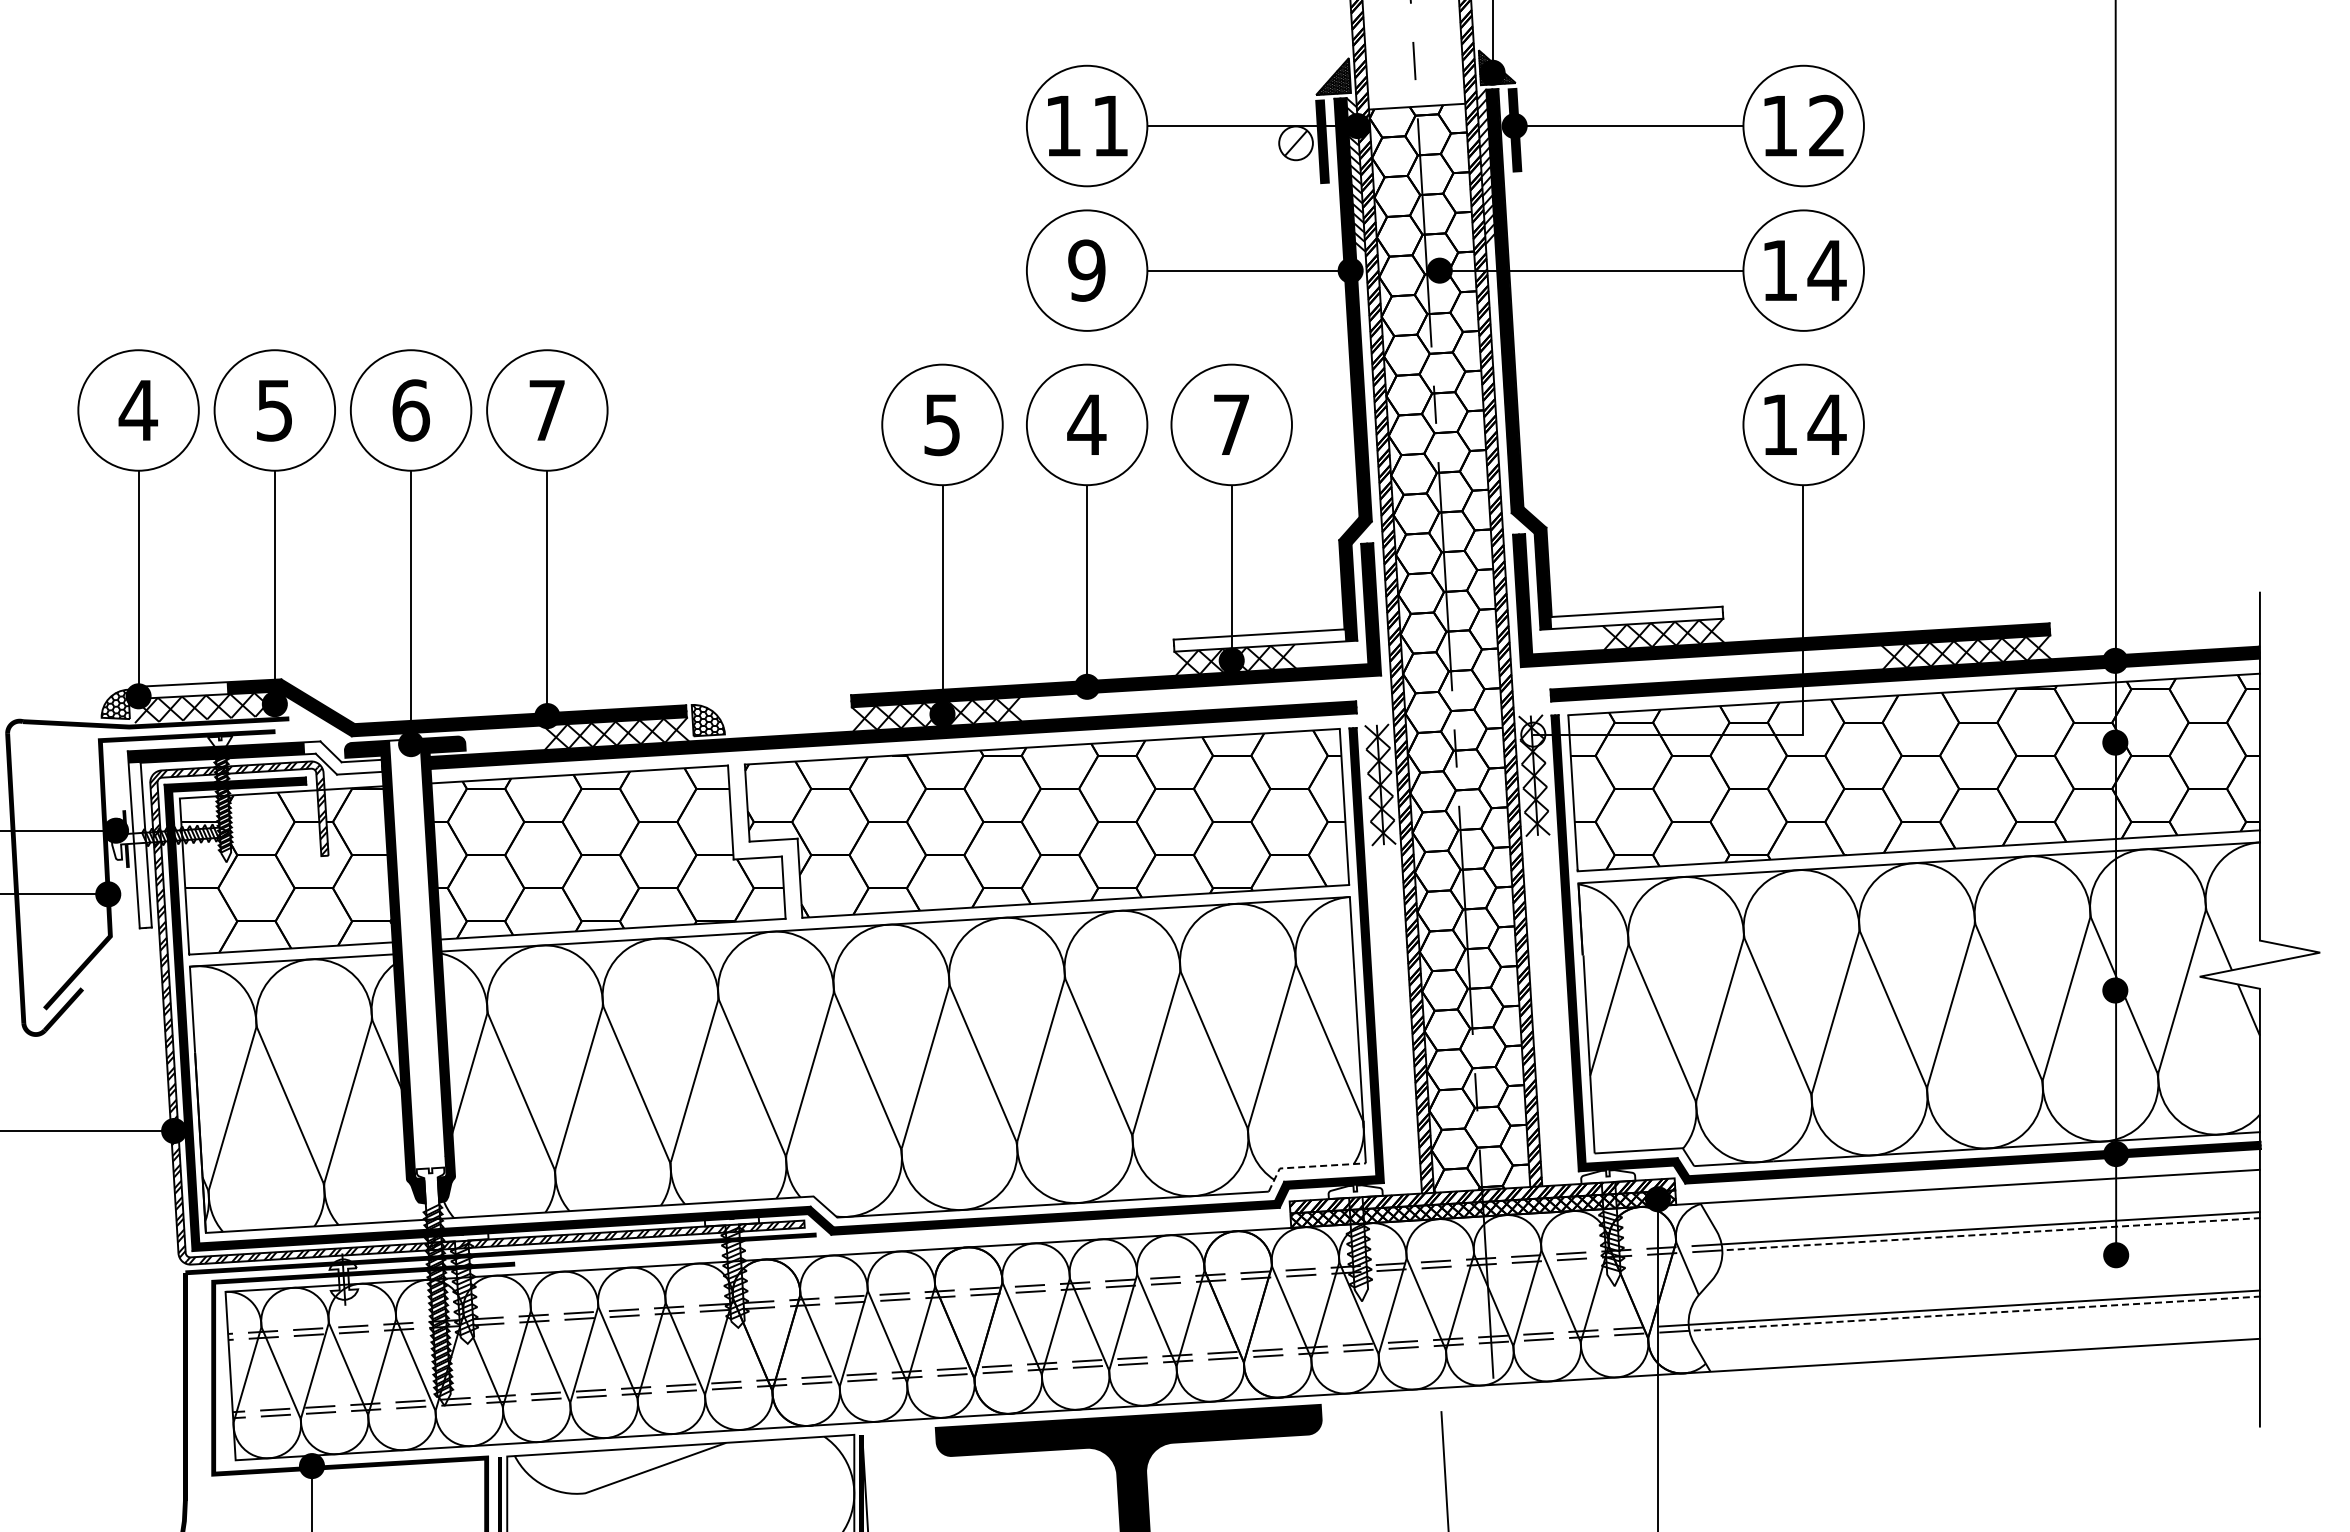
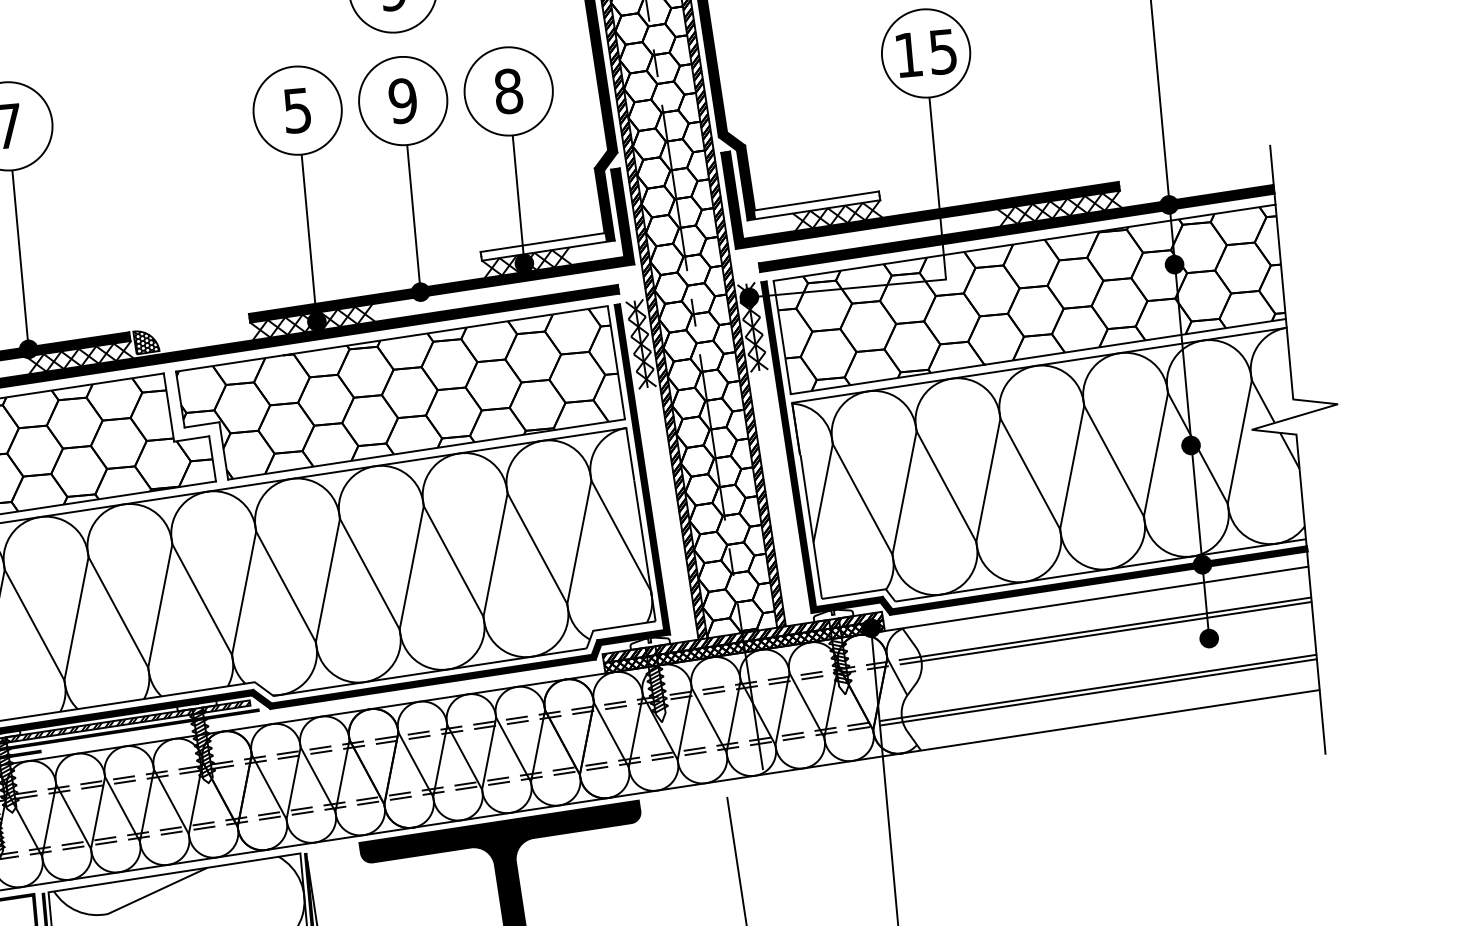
text: (1086, 424) -> (402, 100), 4 -> 9
text: (1231, 424) -> (508, 91), 7 -> 8
text: (1826, 425) -> (942, 52), 14 -> 15
fill: (1533, 734) -> (749, 297), added
line: (1309, 1166) -> (614, 627), dashed -> solid
line: (1991, 1234) -> (1116, 631), dashed -> solid
line: (1974, 1313) -> (1109, 690), dashed -> solid

